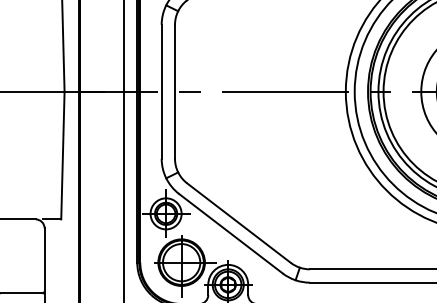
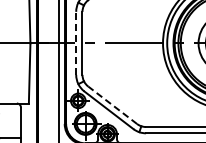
line: (162, 92) -> (76, 43), solid -> dashed
line: (238, 223) -> (112, 105), solid -> dashed

